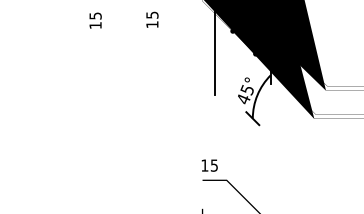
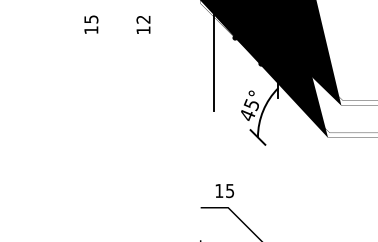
text: (152, 14) -> (143, 18), 15 -> 12
text: (95, 20) -> (91, 24), moved
text: (209, 165) -> (224, 190), moved

